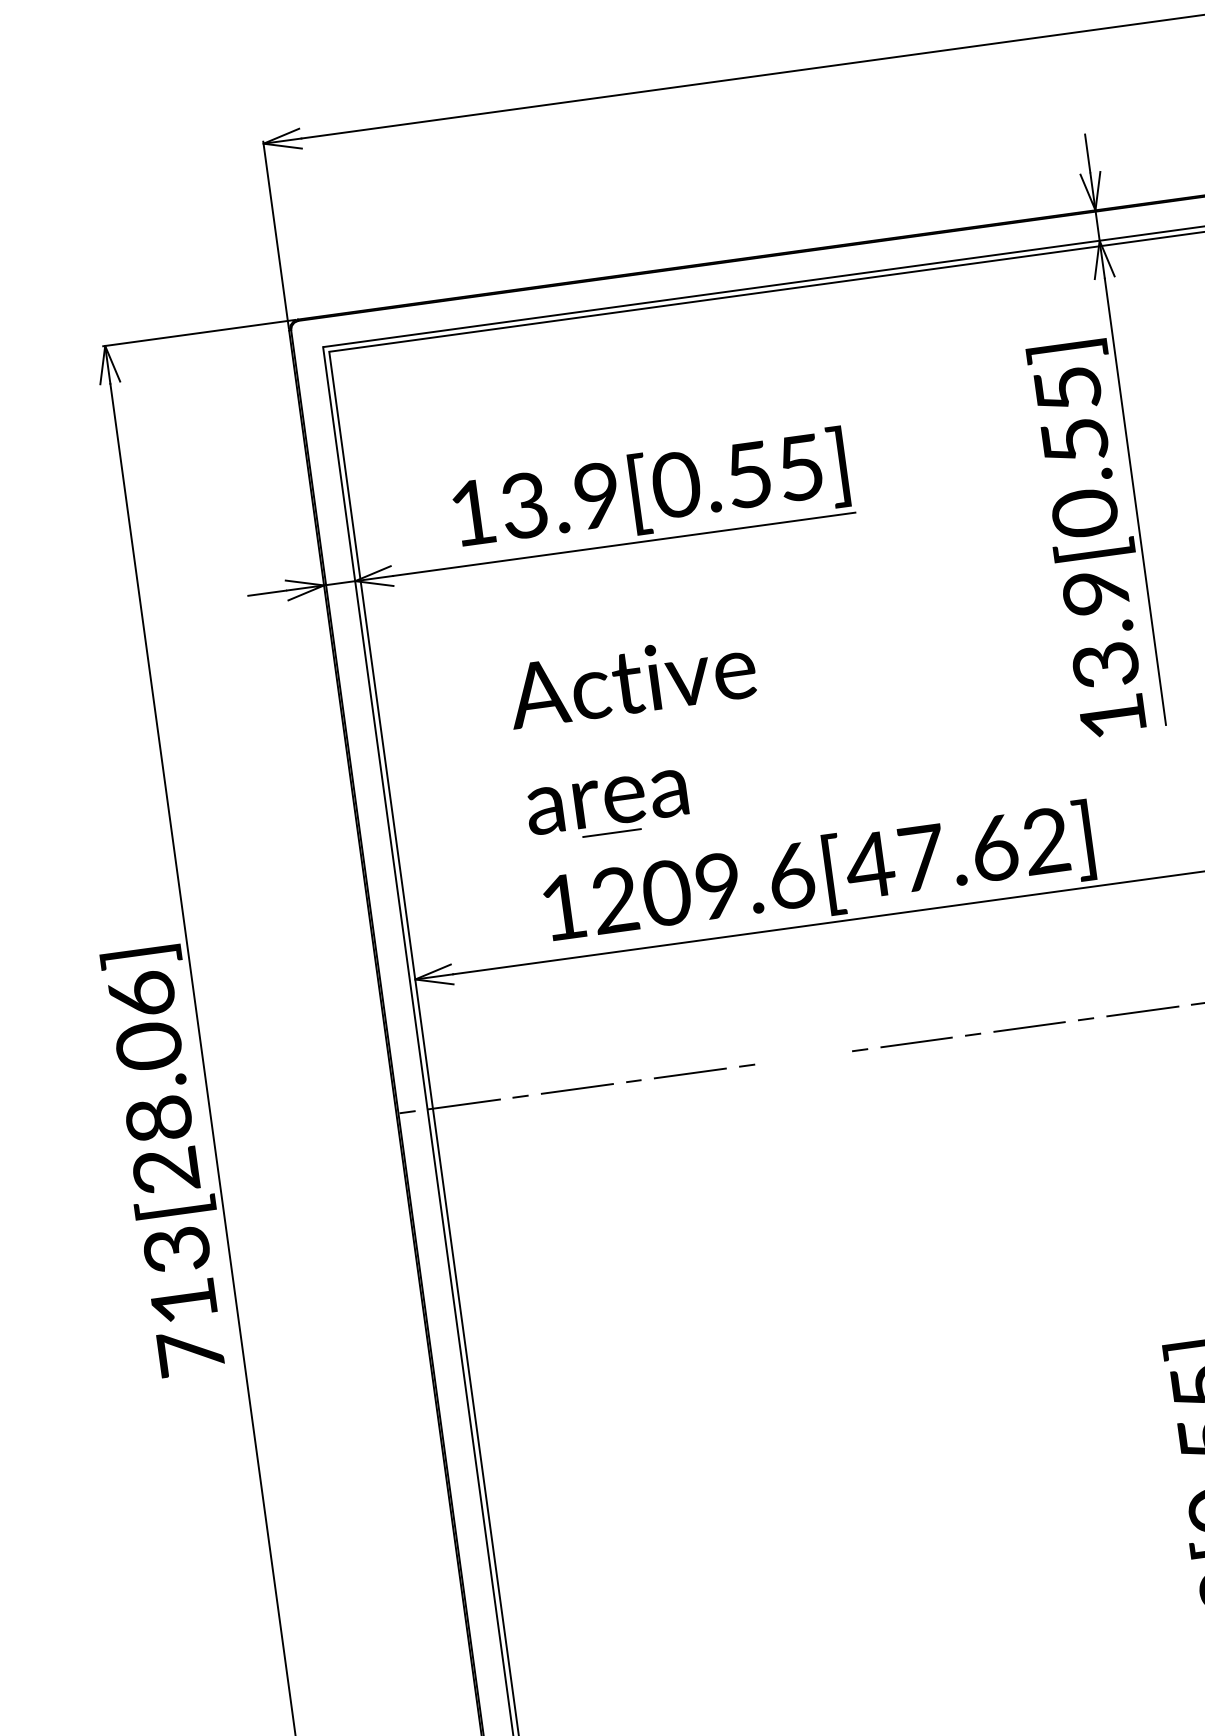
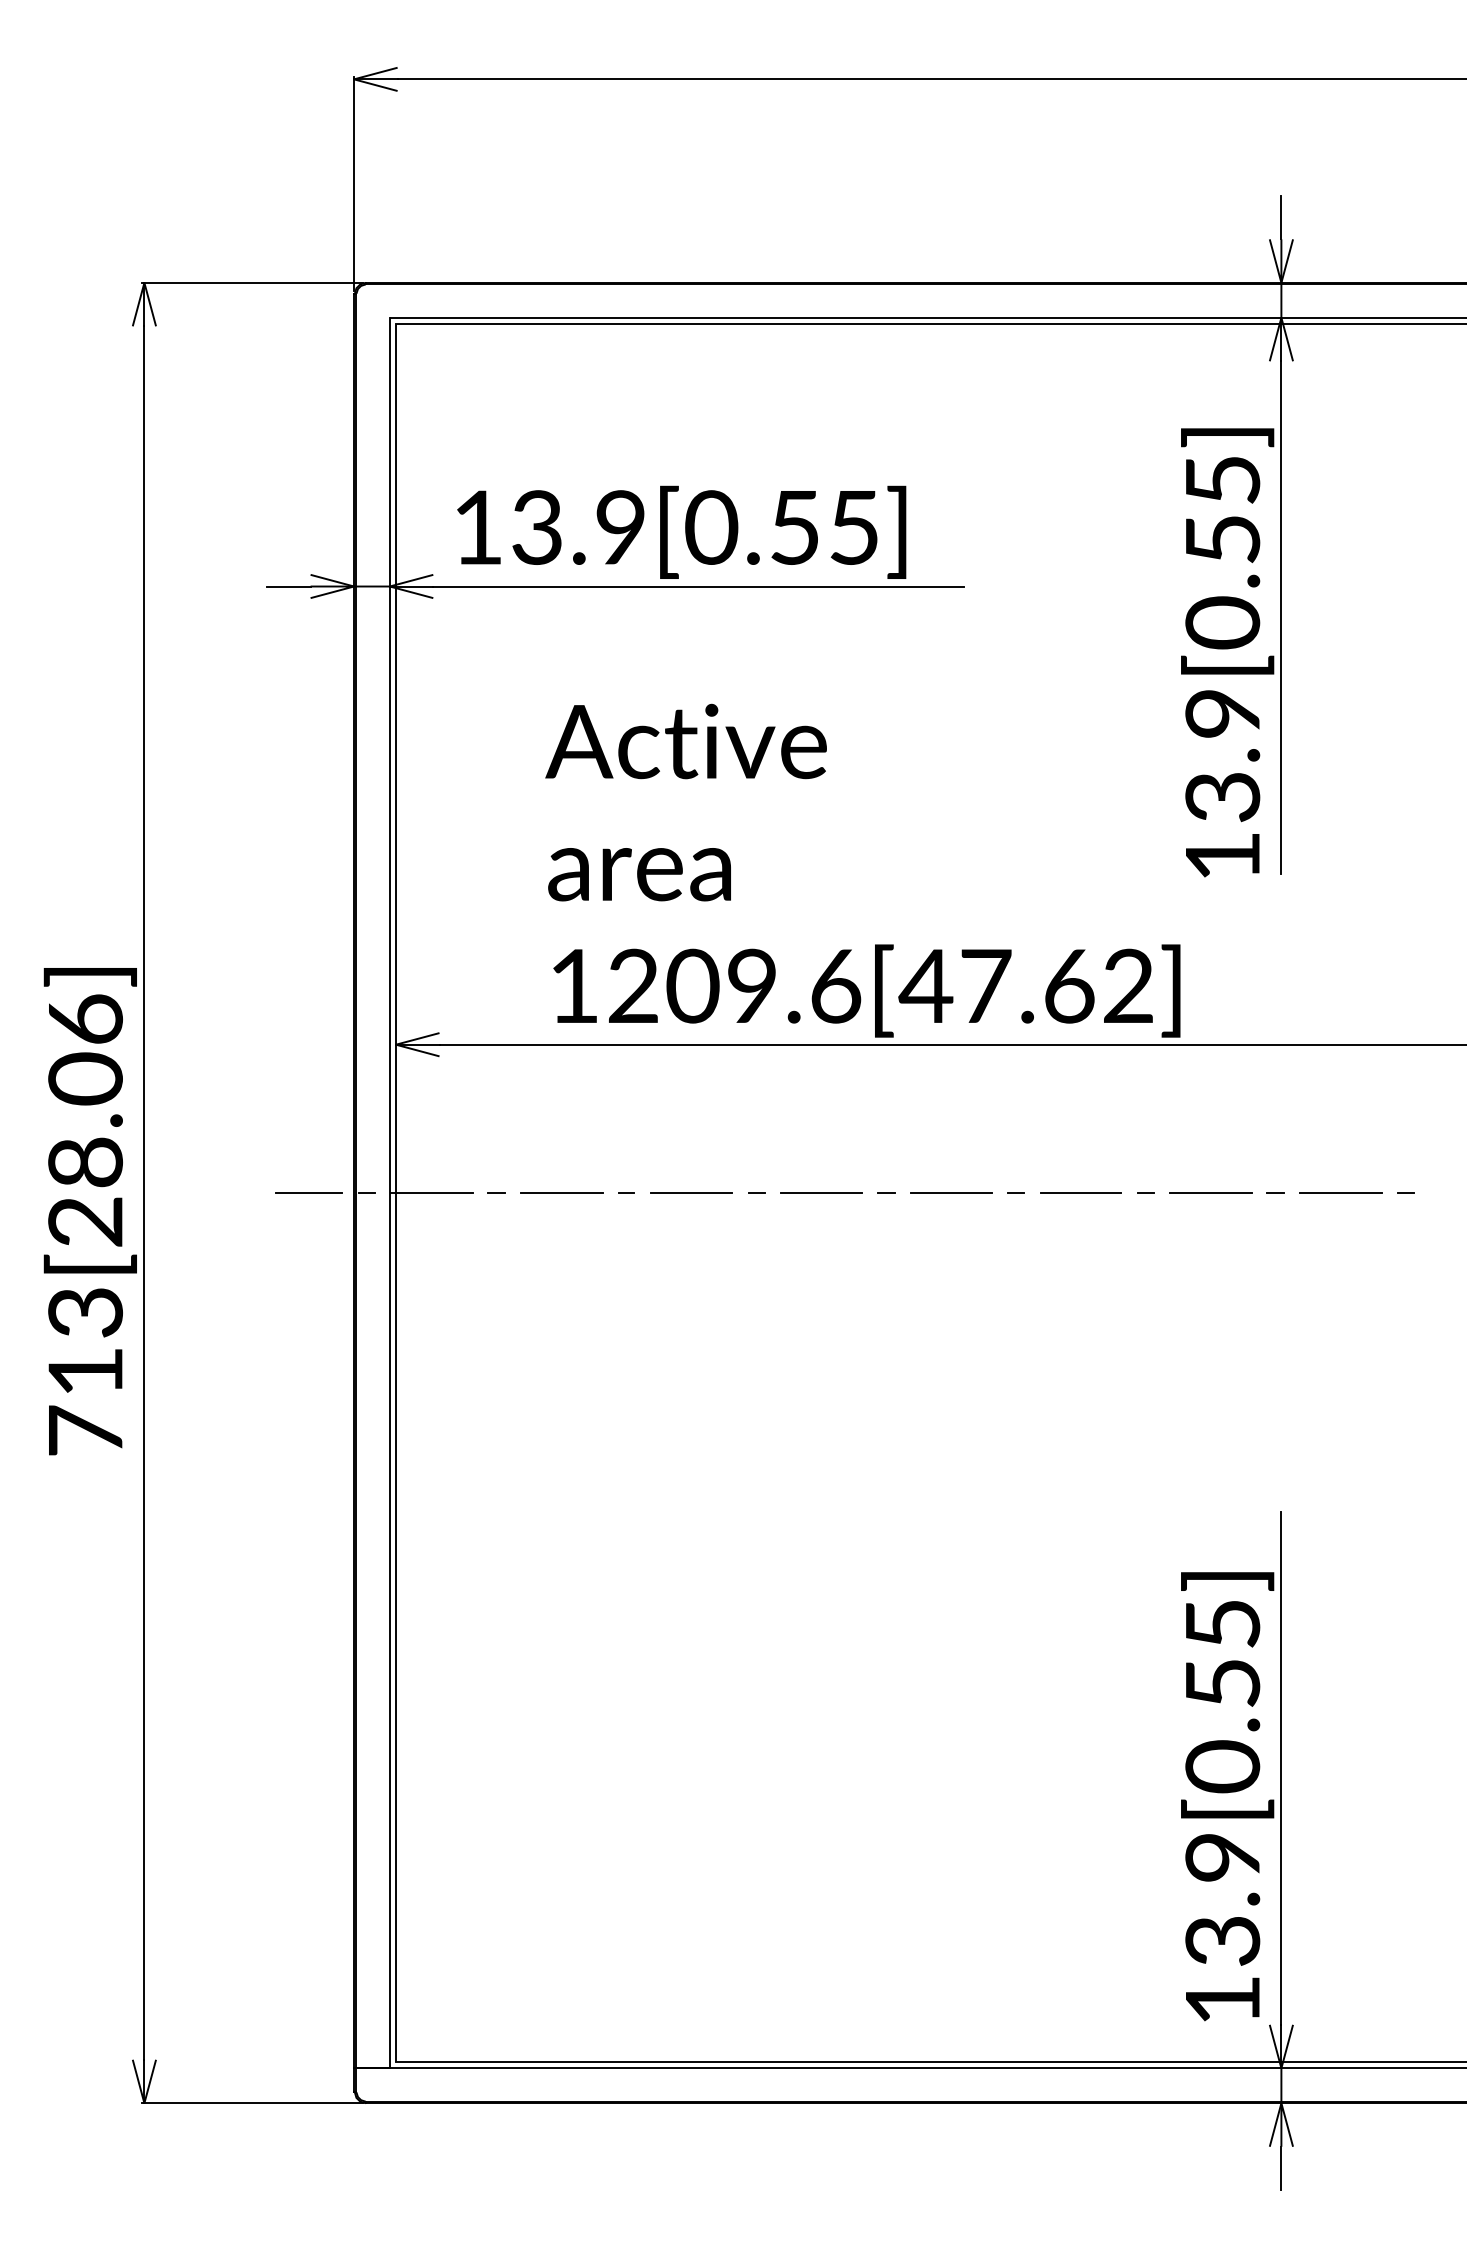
text: (650, 491) -> (681, 531), moved
line: (611, 832) -> (308, 1192), moved
line: (803, 1058) -> (821, 1193), added

